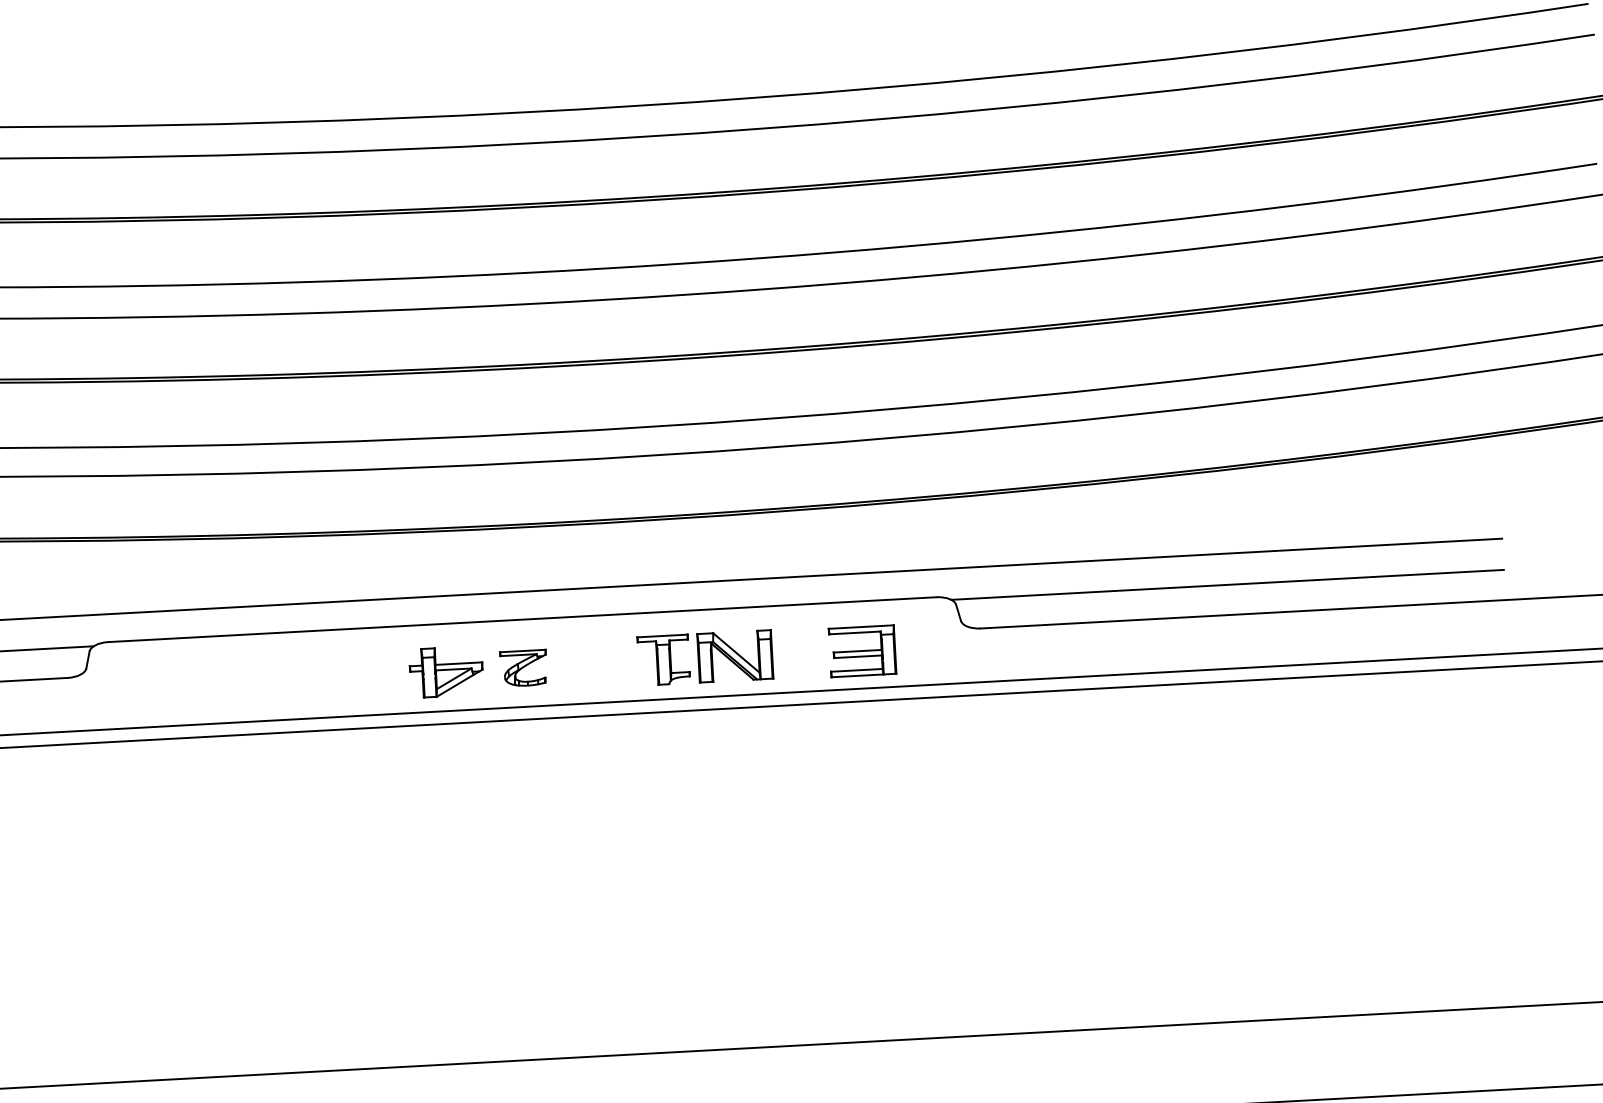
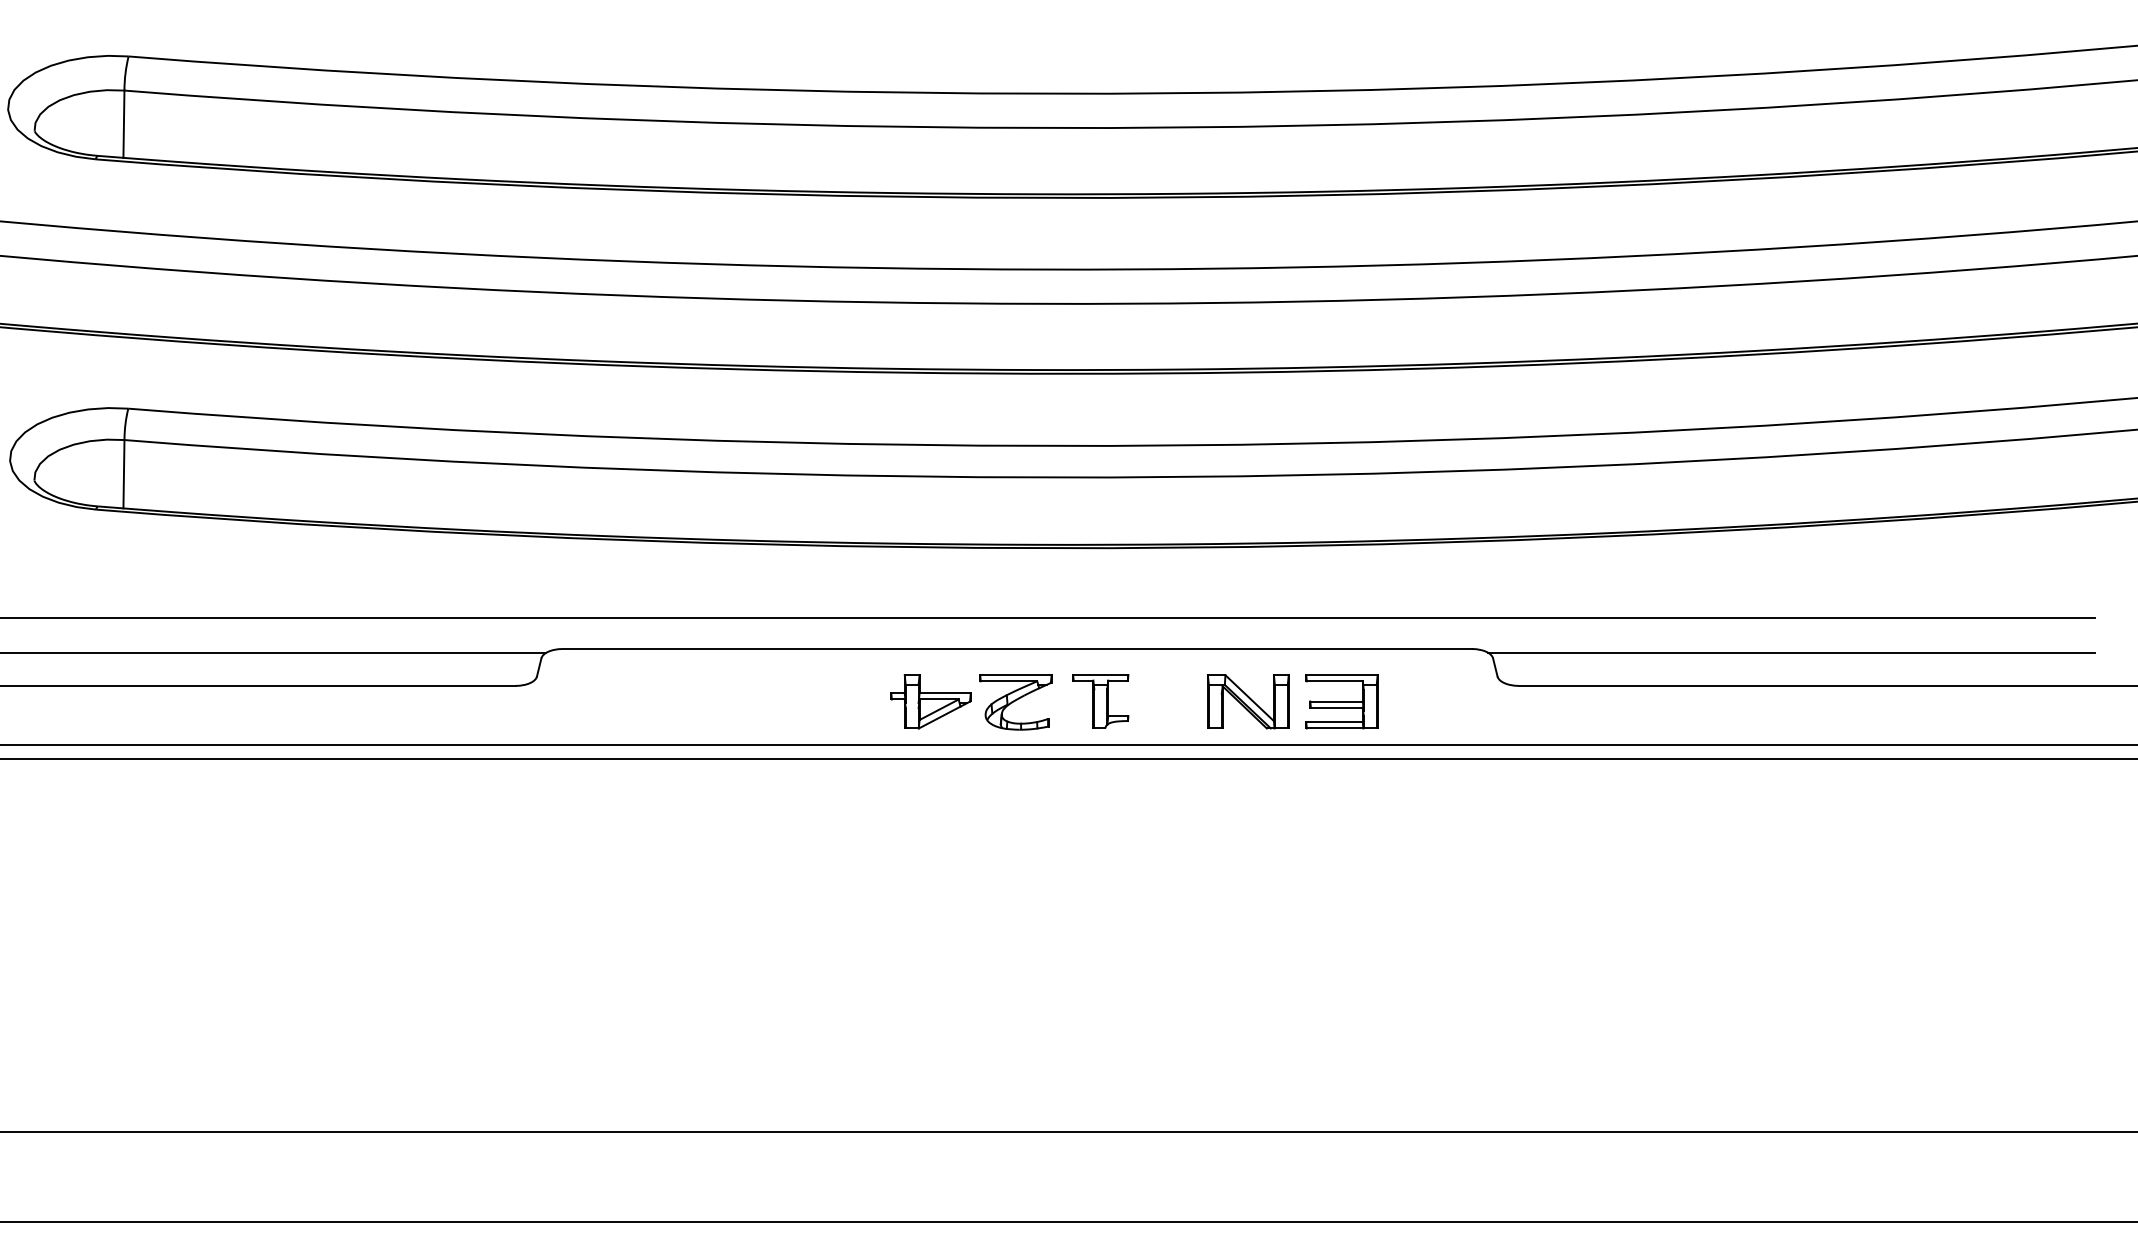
part: (862, 651) -> (1341, 701), moved
part: (663, 659) -> (1100, 701), moved
part: (523, 668) -> (1015, 702), size x1.43

